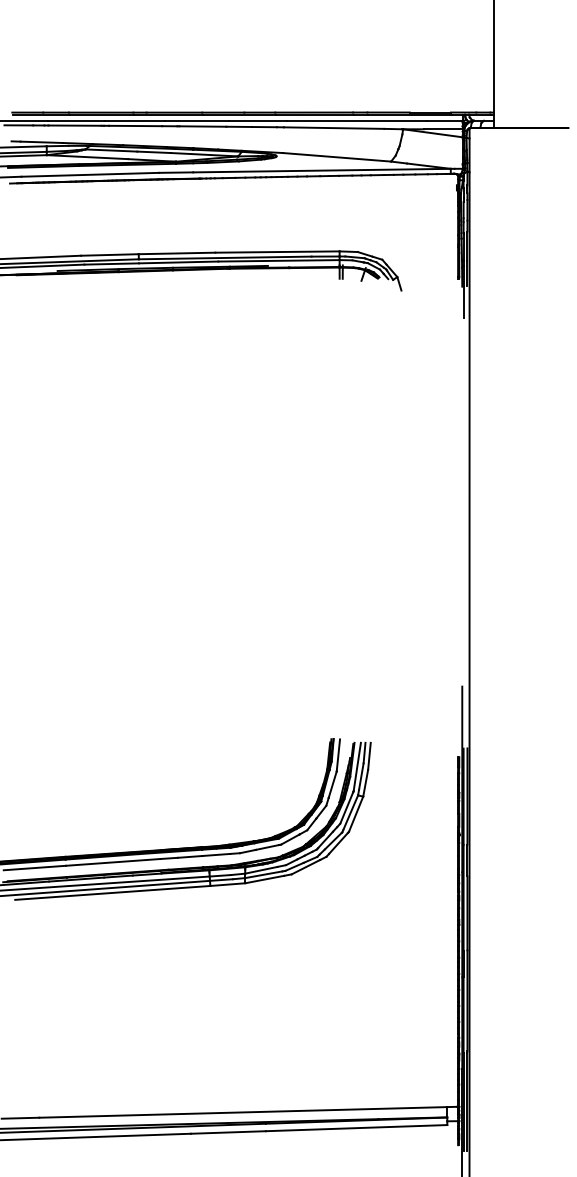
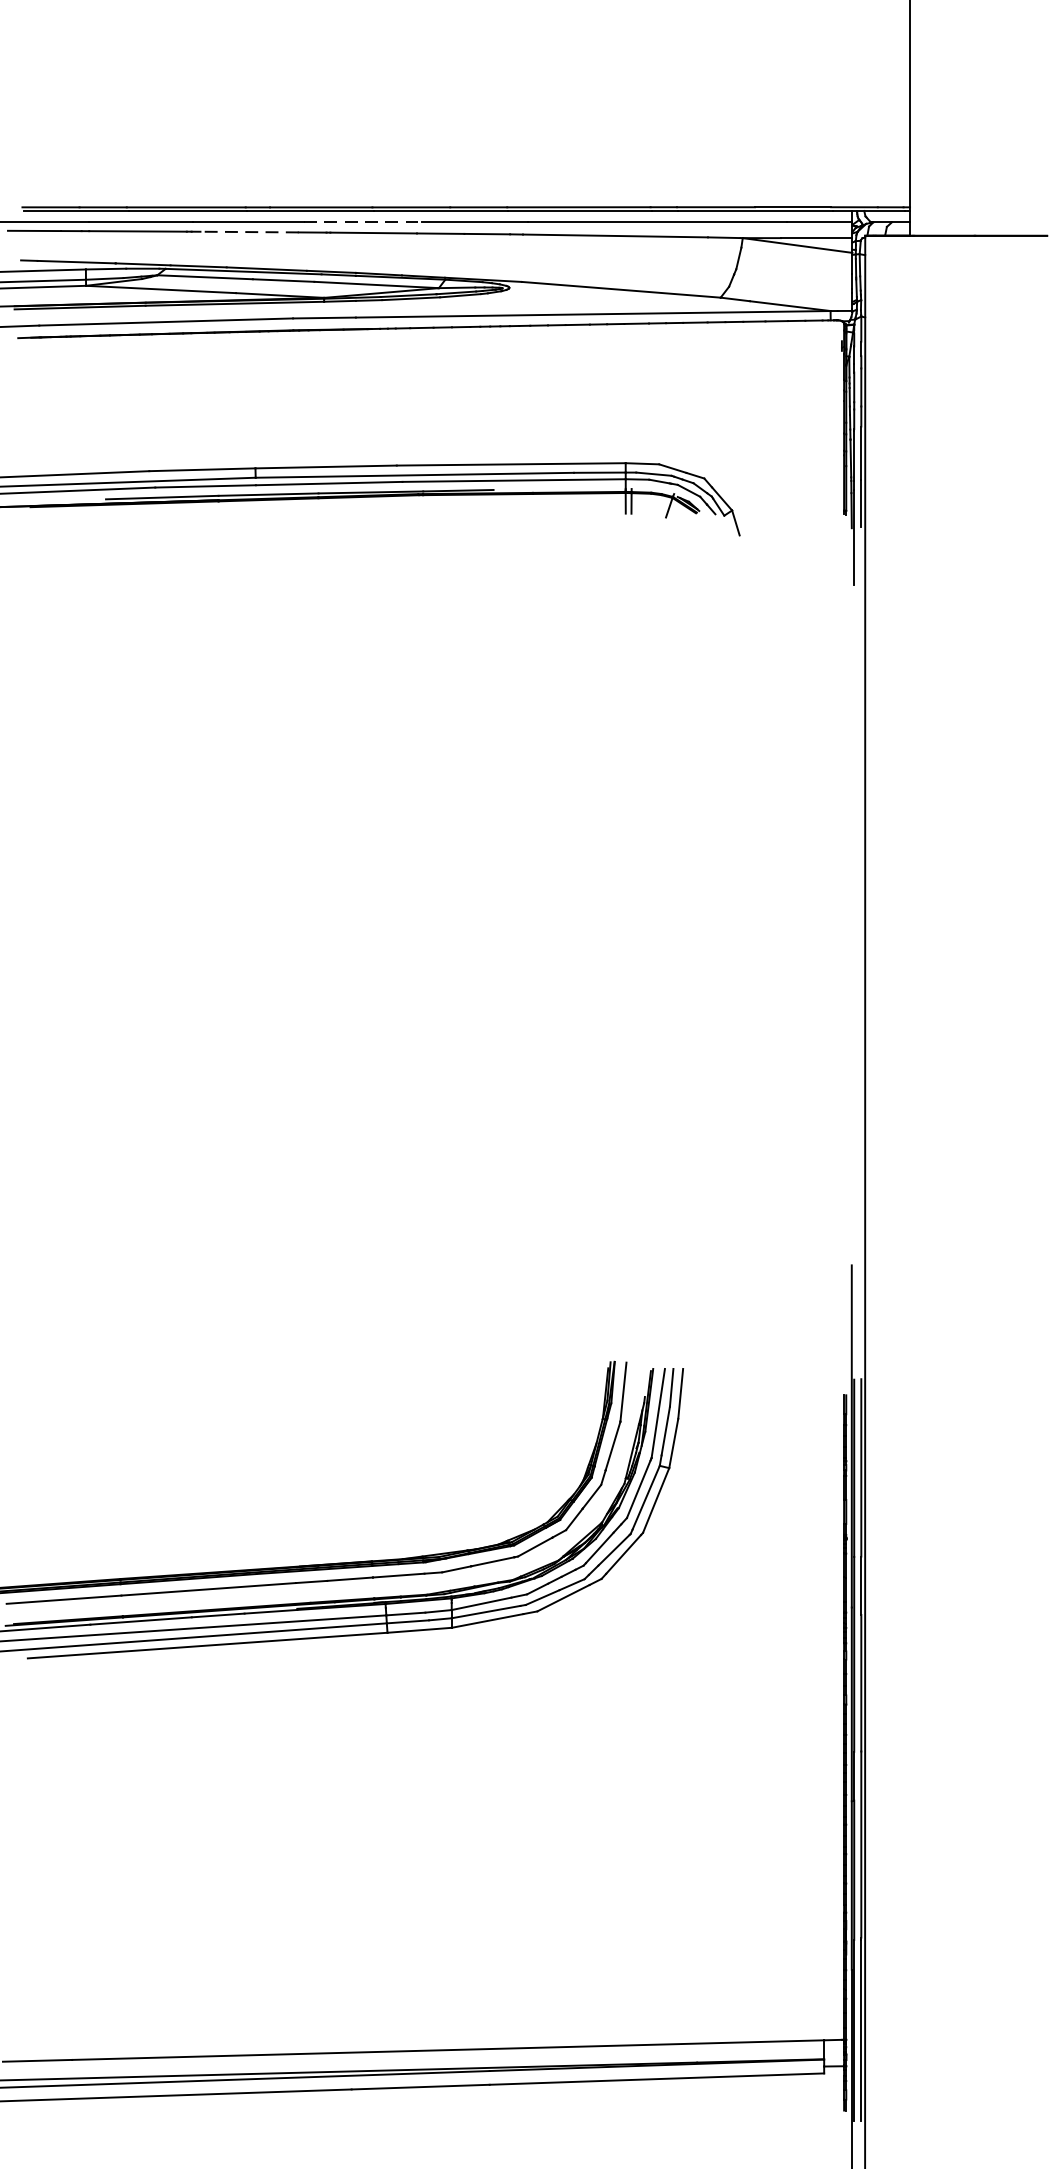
line: (197, 120) -> (363, 221), solid -> dashed
line: (135, 126) -> (249, 232), solid -> dashed

